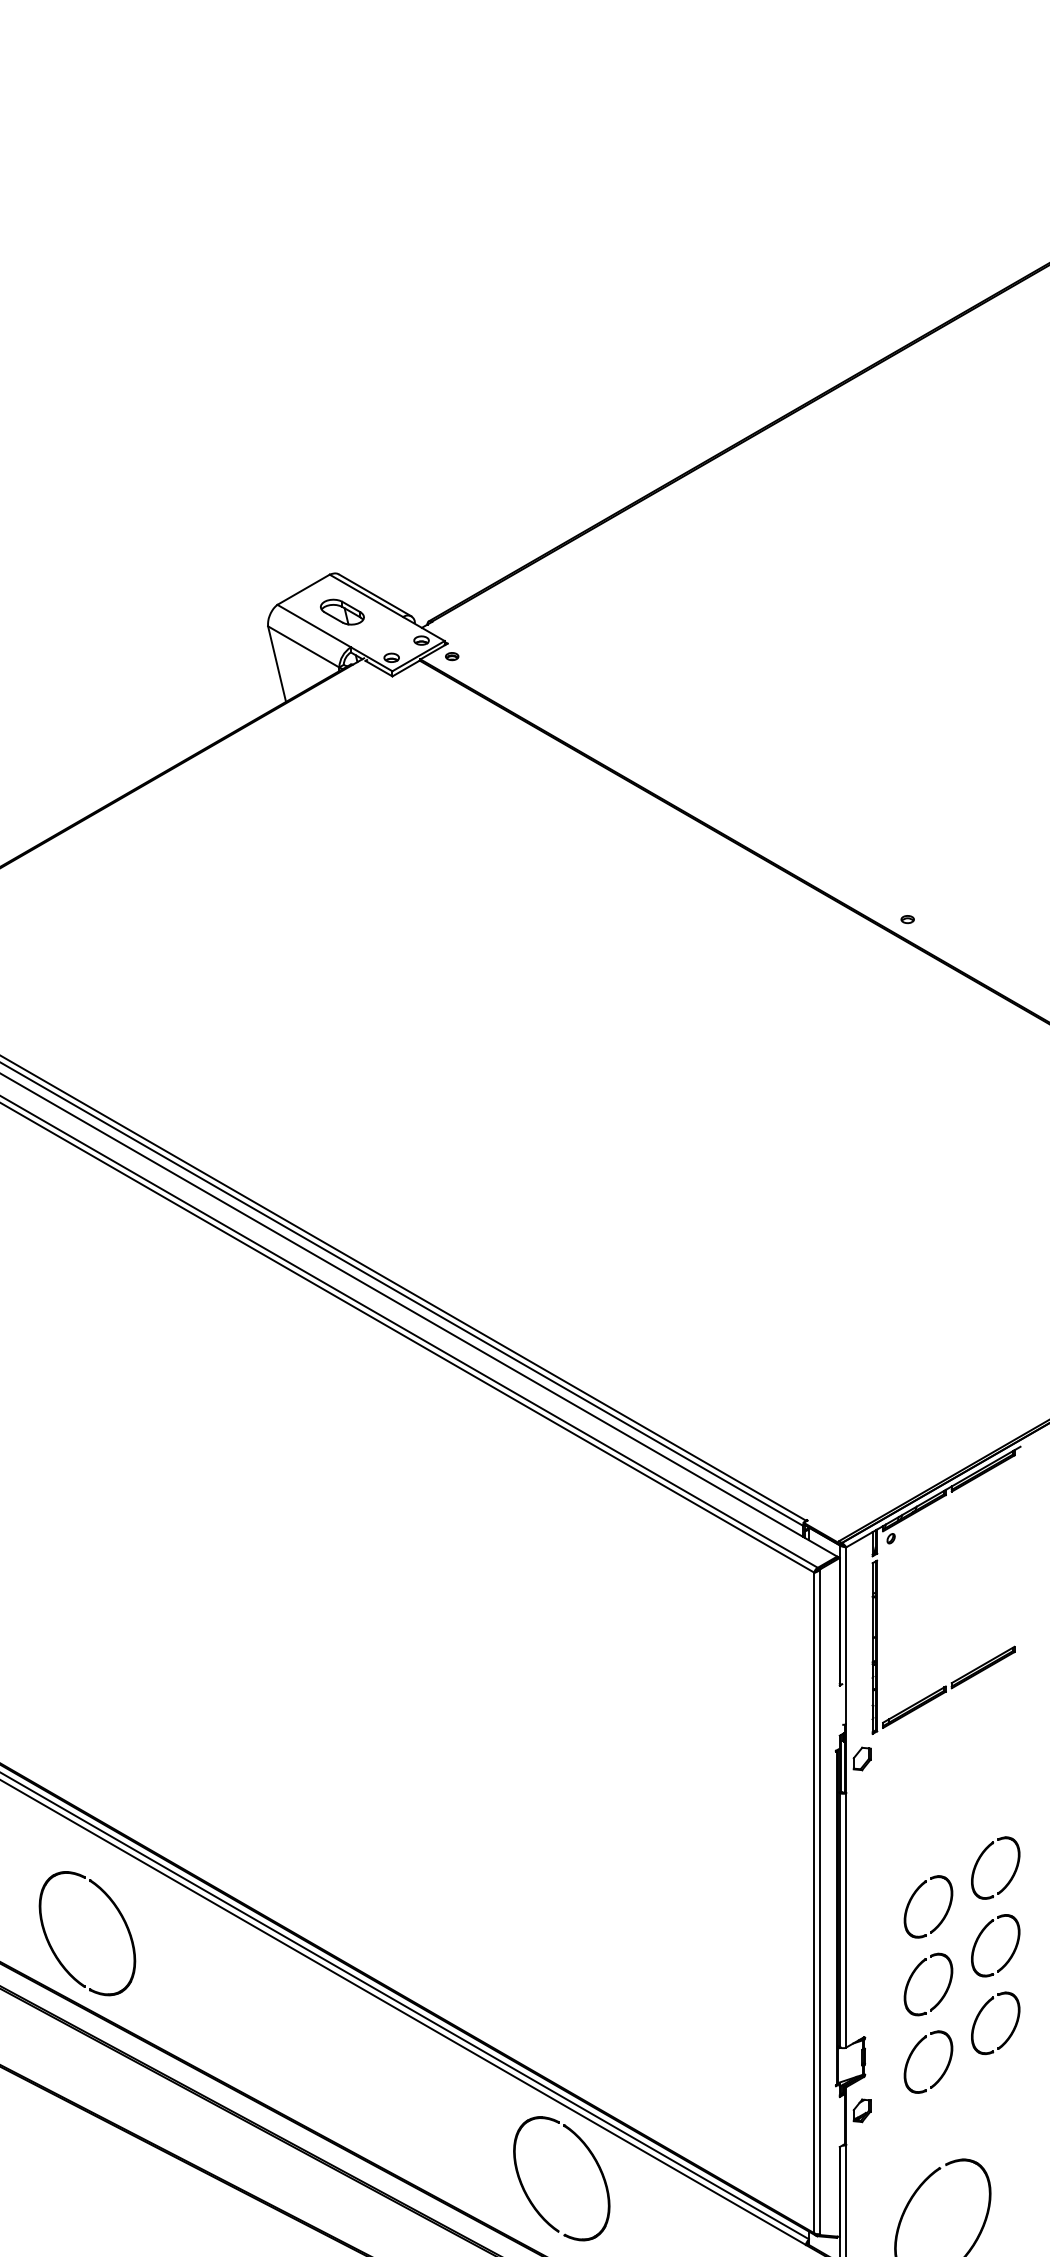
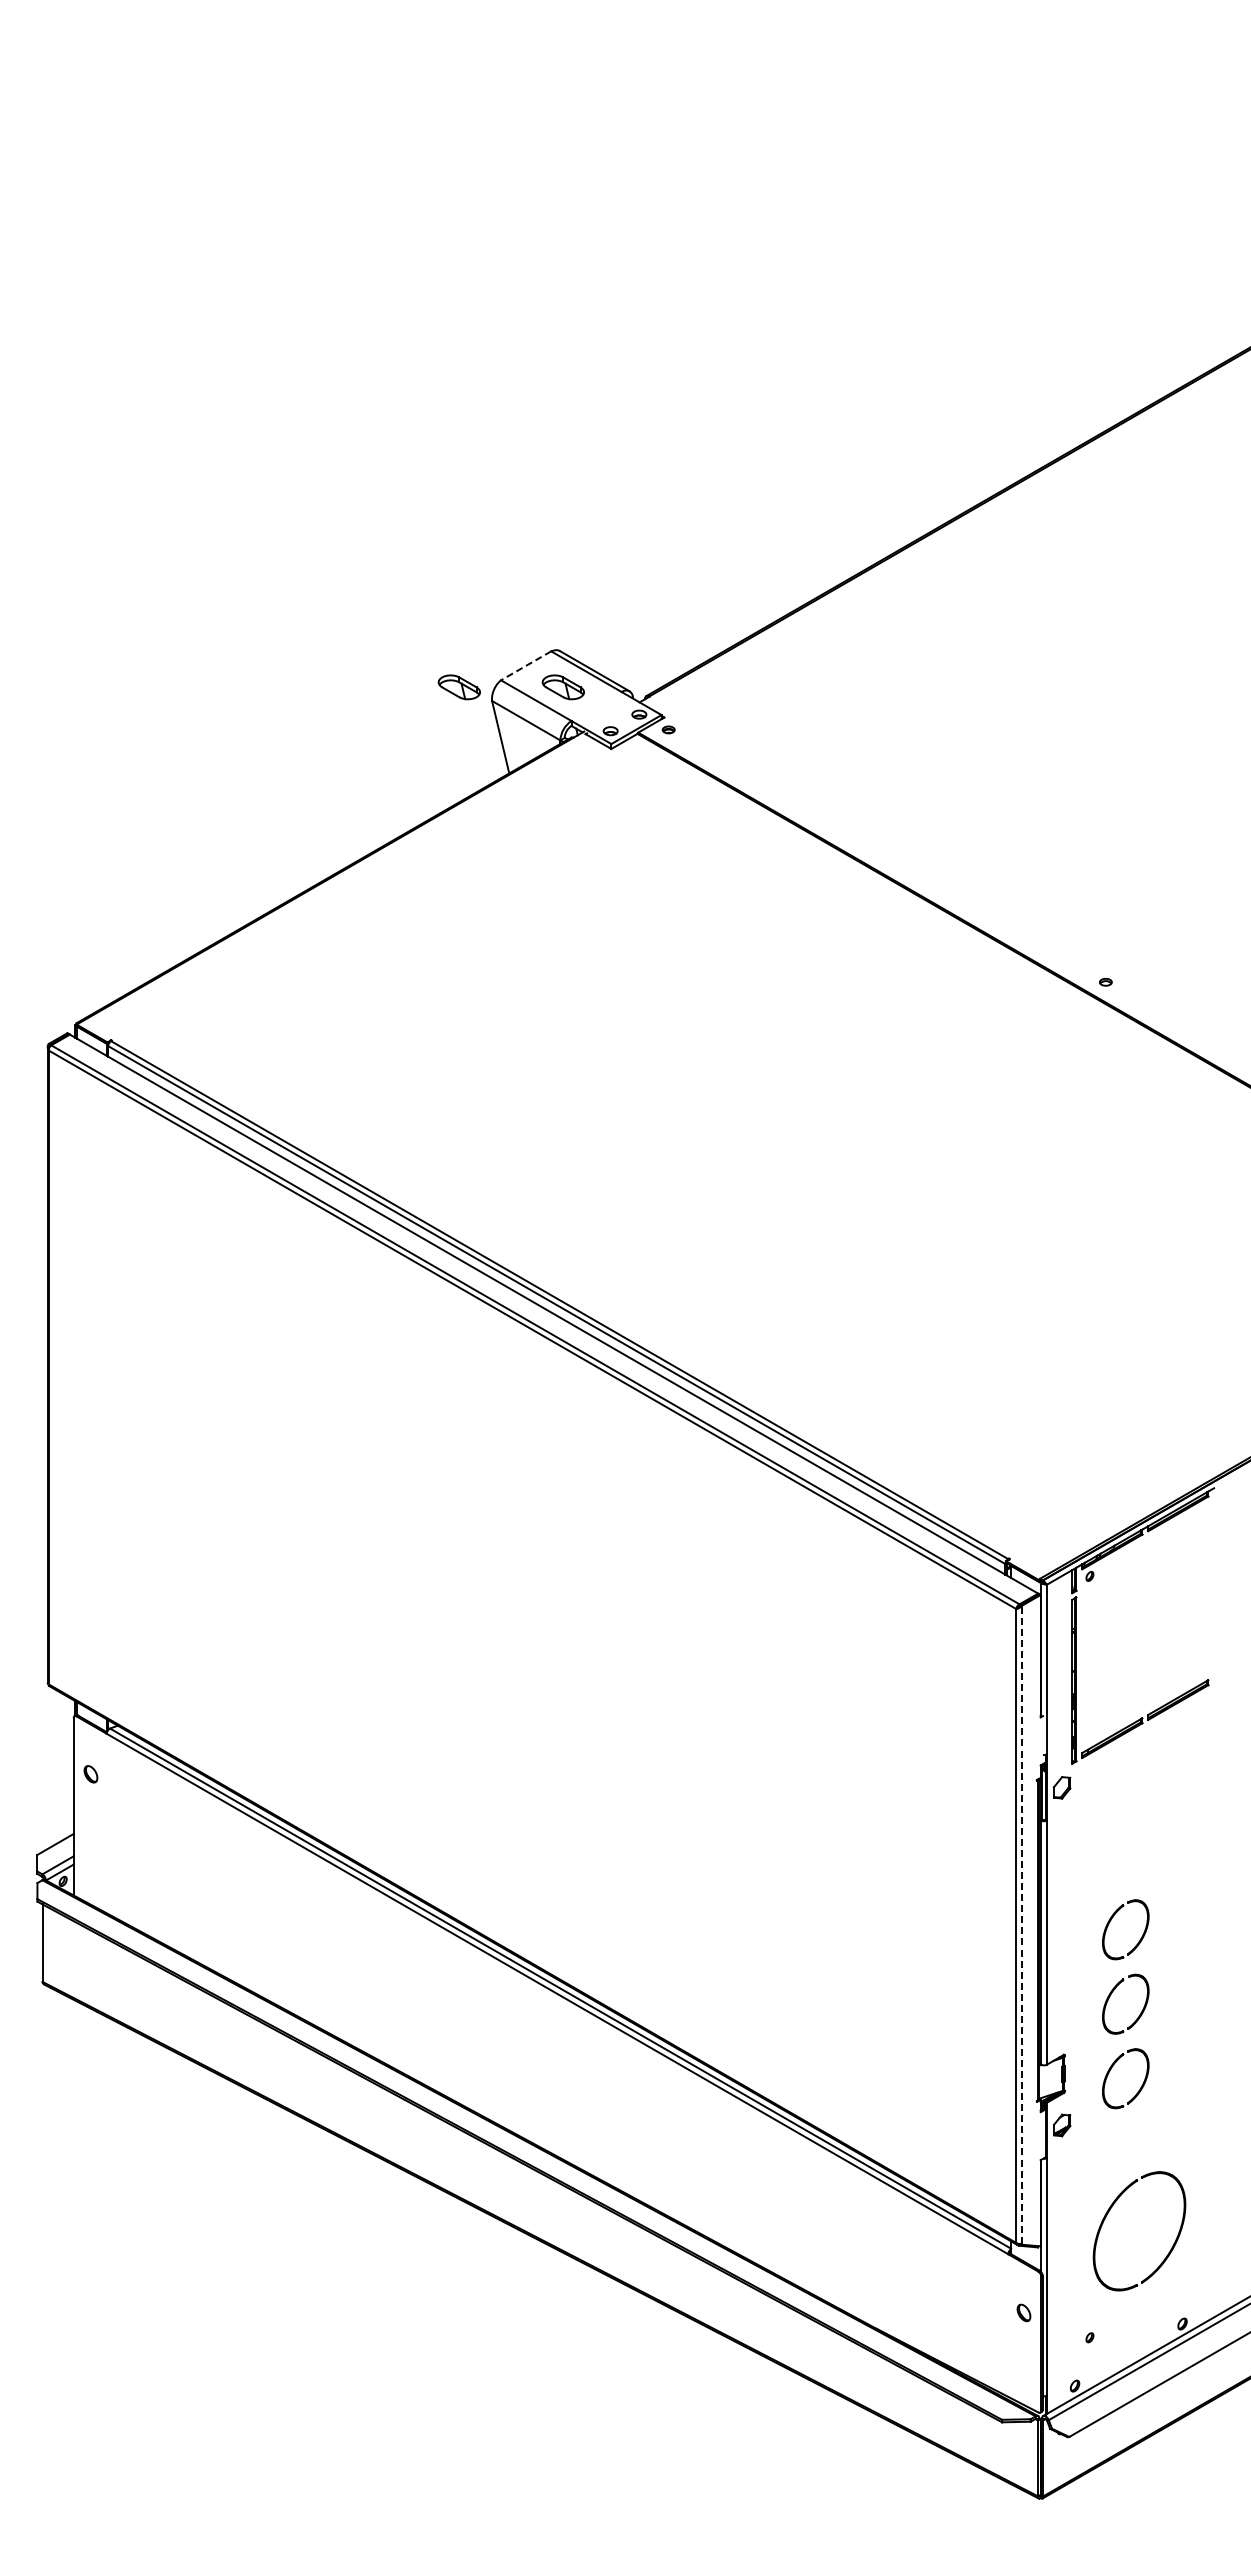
line: (303, 589) -> (526, 665), solid -> dashed
part: (233, 612) -> (458, 687), added
part: (980, 1859) -> (1175, 1884), removed
line: (820, 1901) -> (1022, 1924), solid -> dashed
part: (980, 1936) -> (1175, 1958), removed
part: (53, 1949) -> (286, 1970), removed
part: (1010, 2032) -> (1204, 2050), removed
part: (528, 2194) -> (741, 2205), removed

